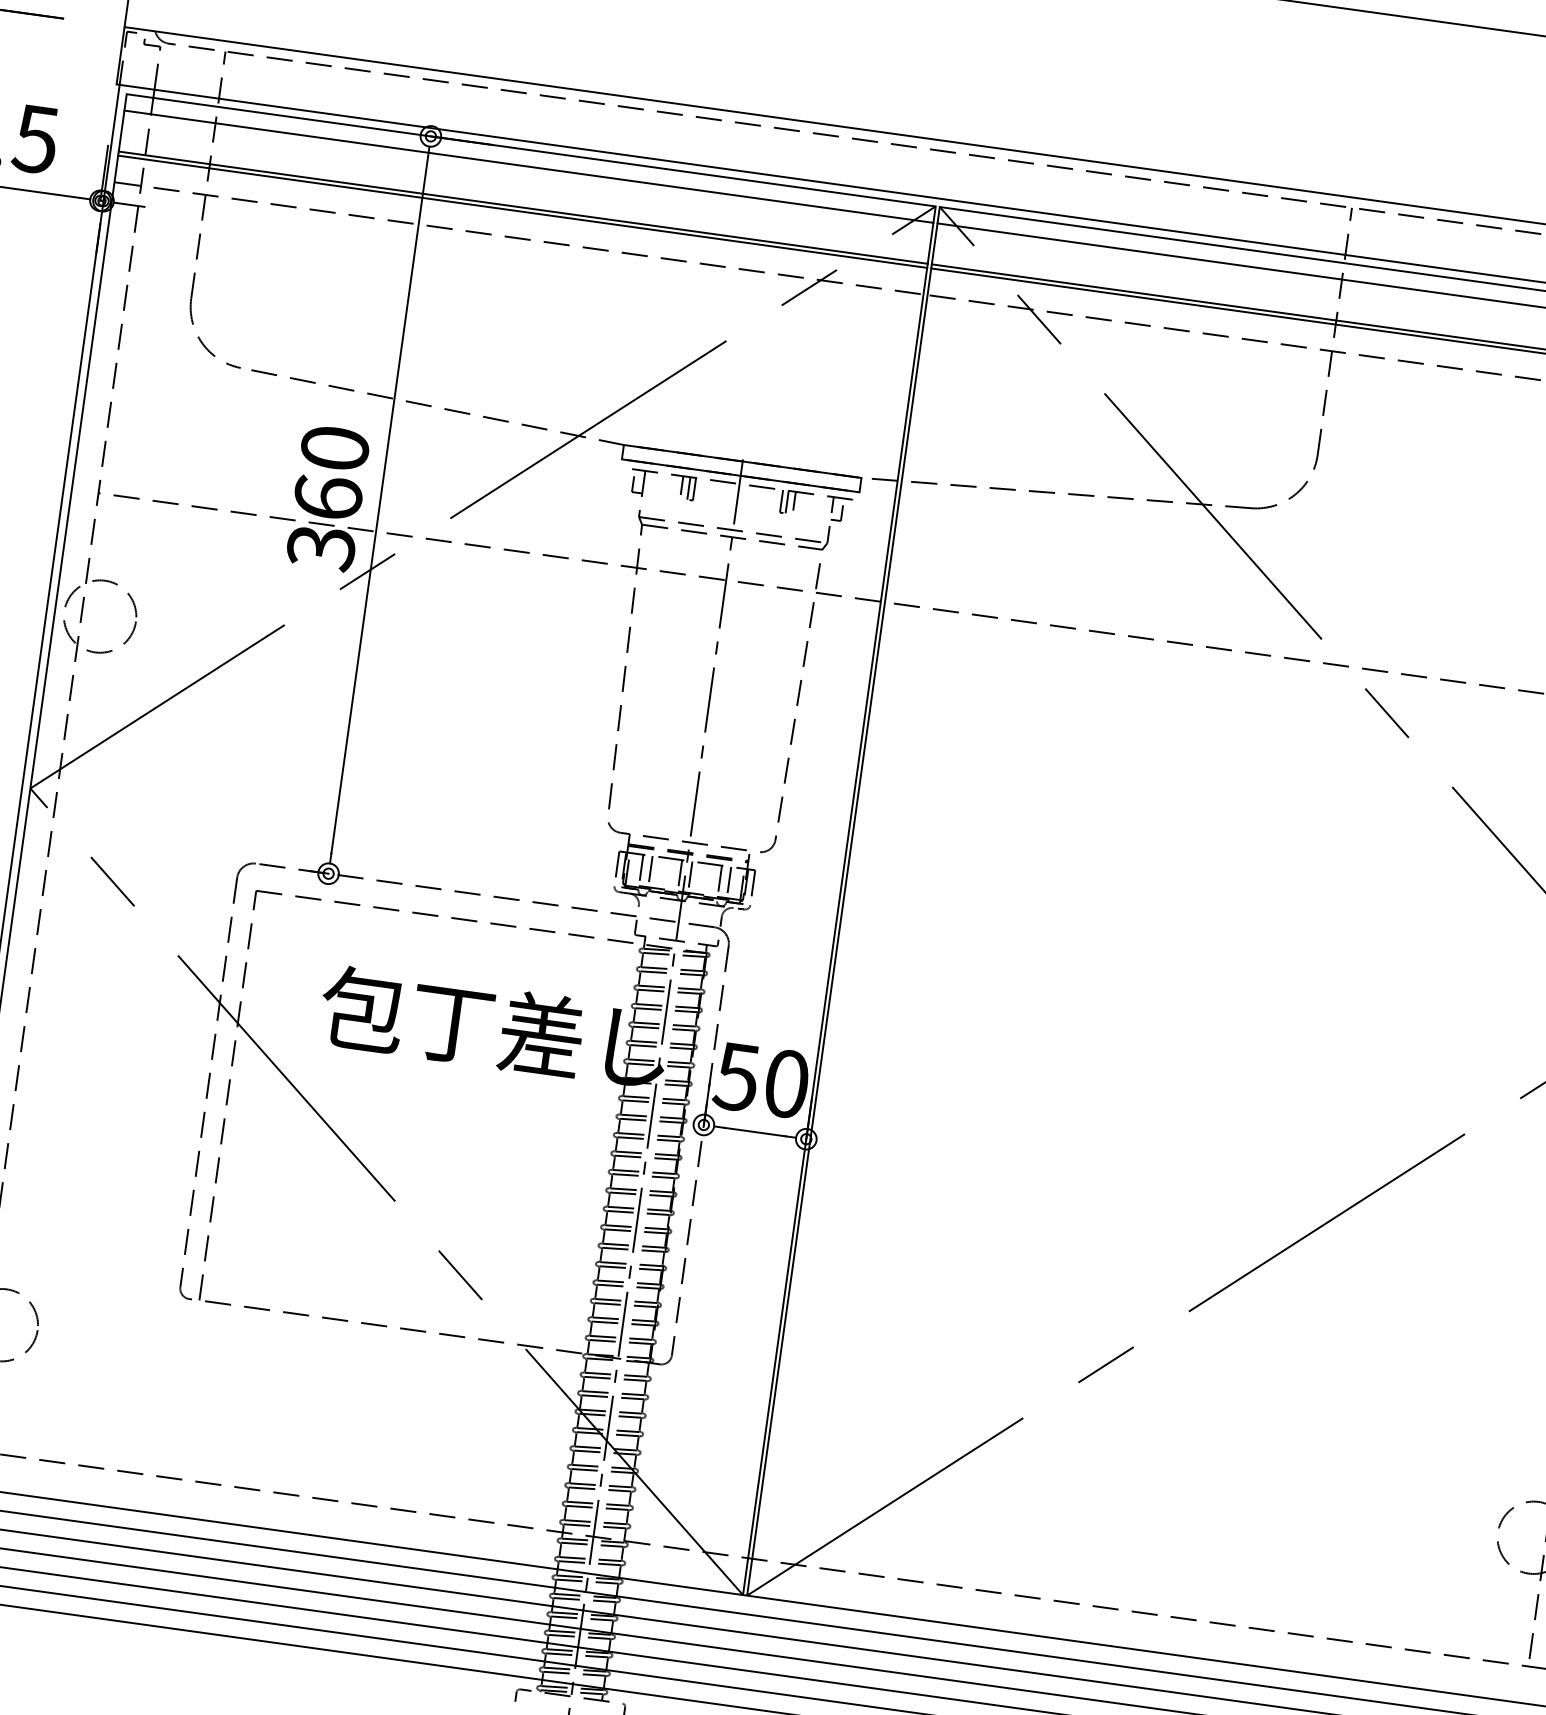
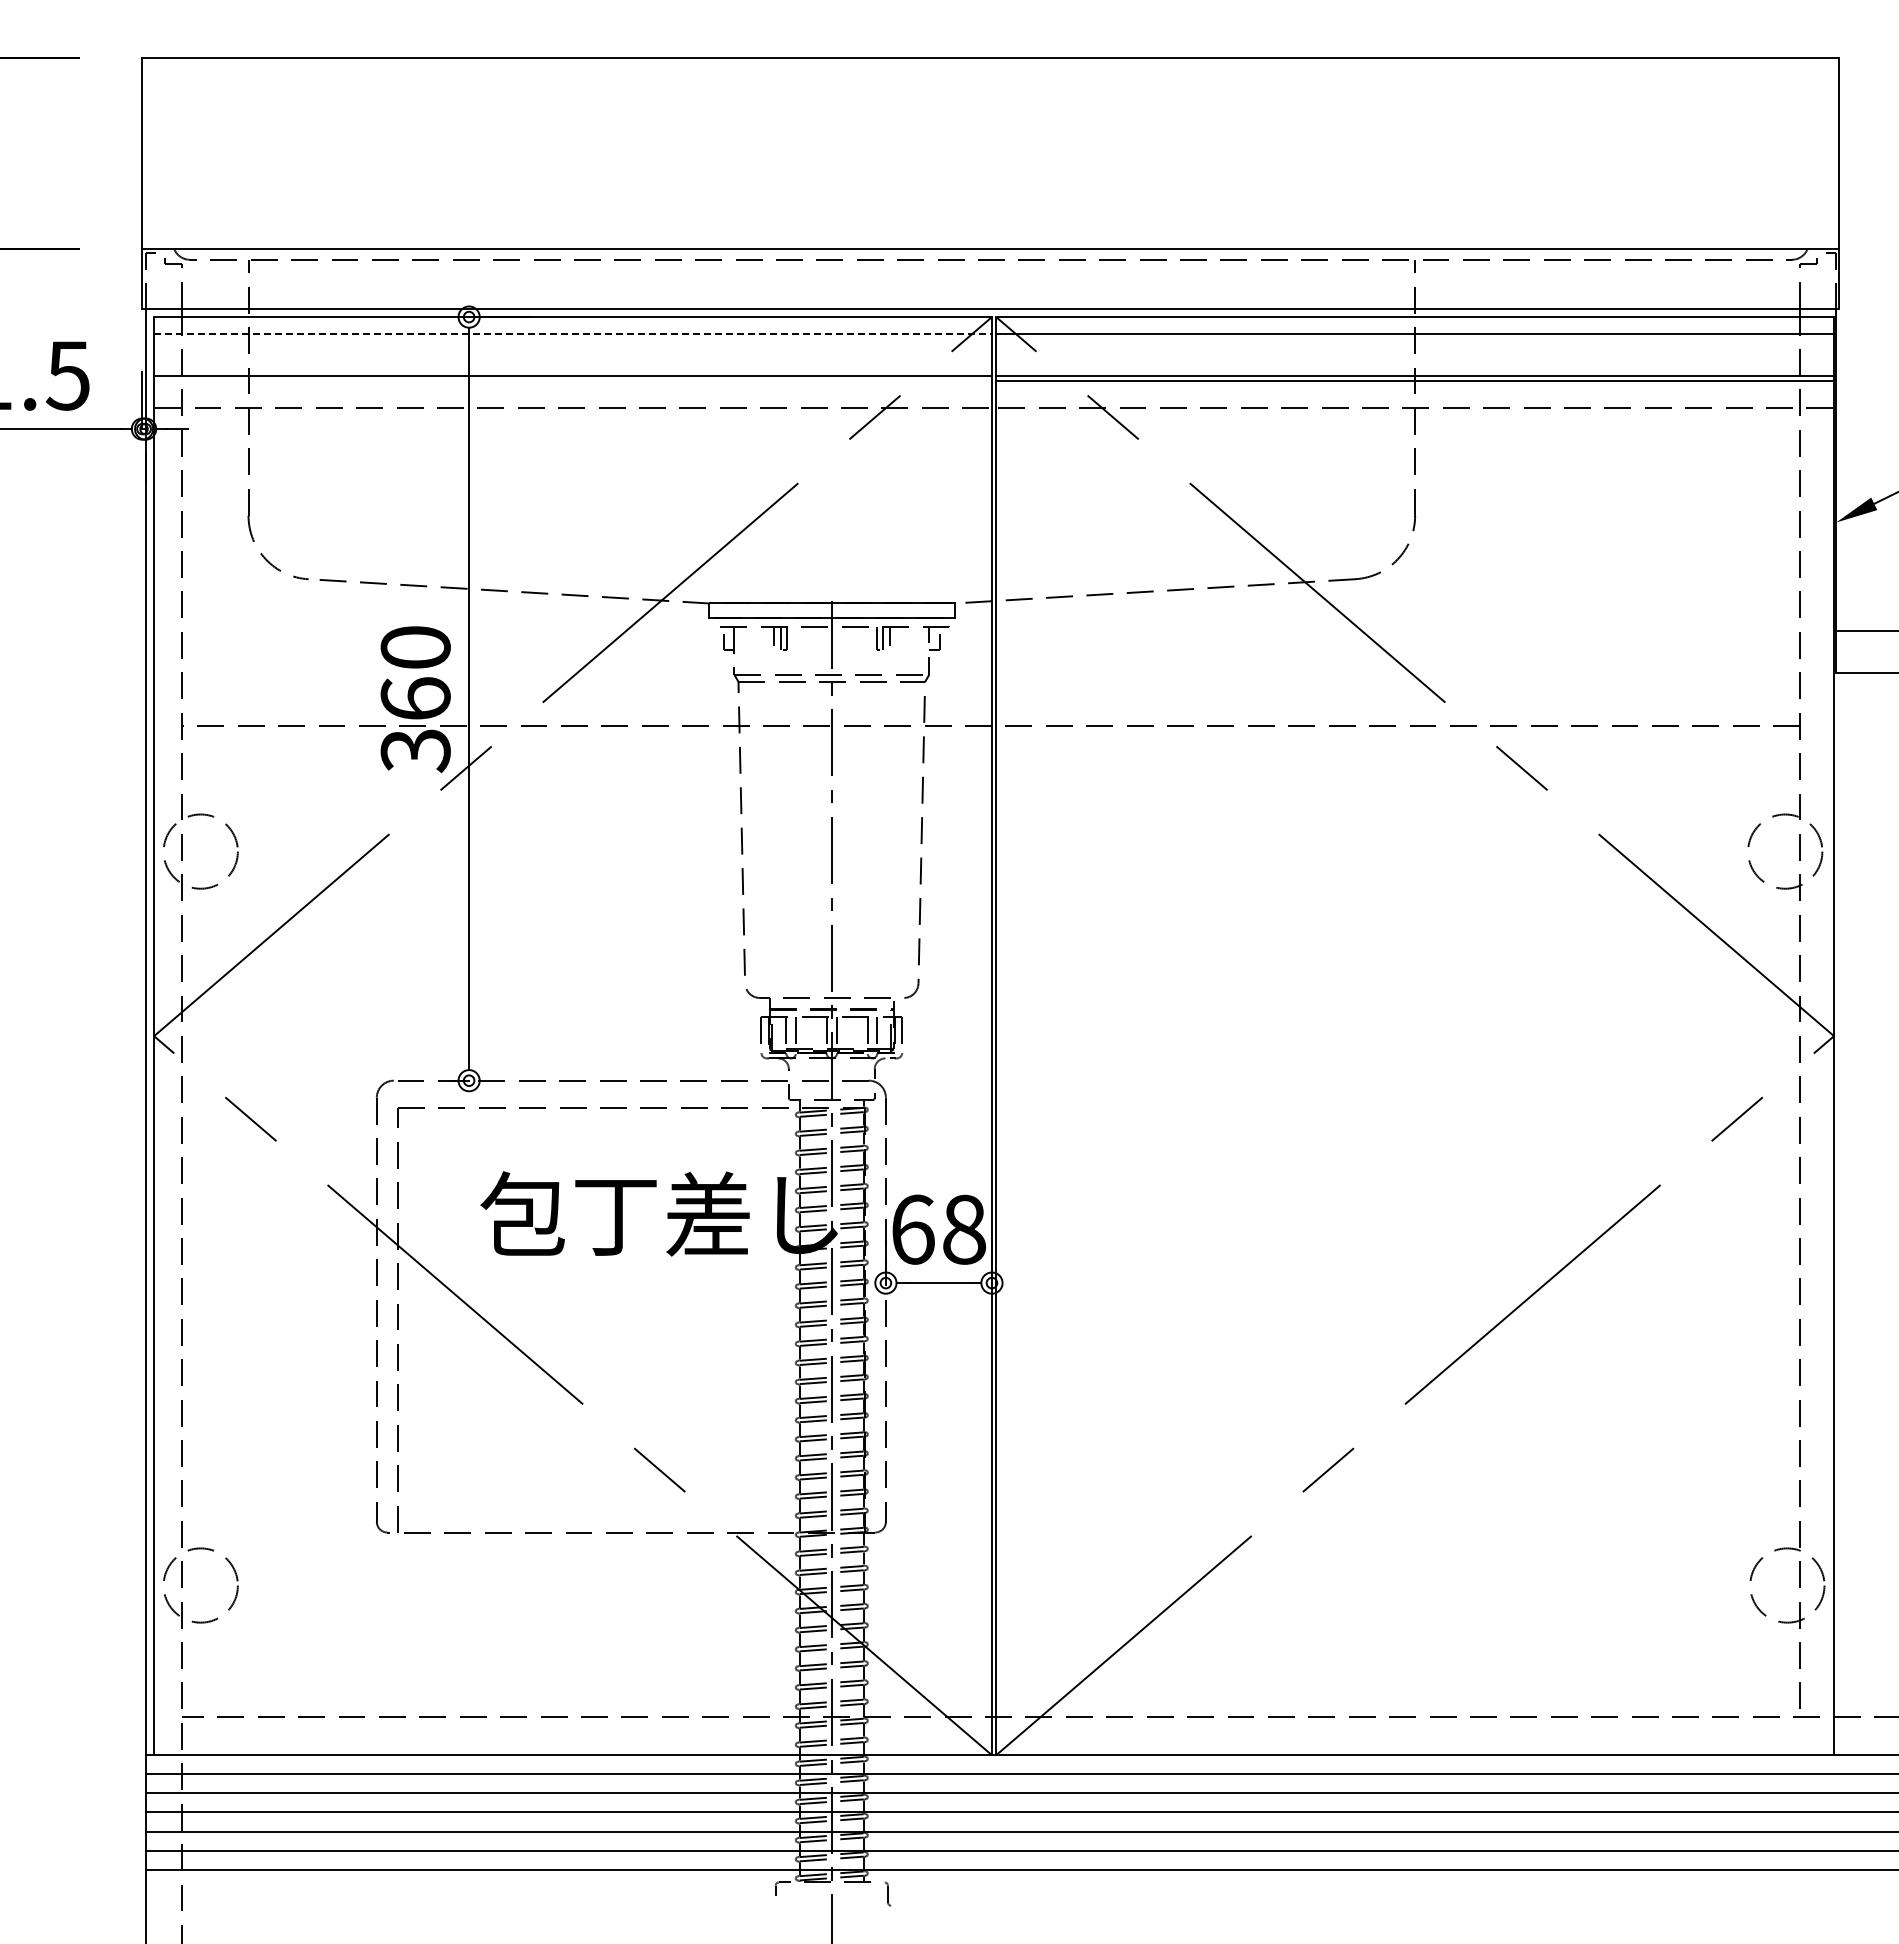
line: (529, 167) -> (573, 334), solid -> dashed
line: (522, 211) -> (572, 380), removed
text: (760, 1080) -> (937, 1229), 50 -> 68

